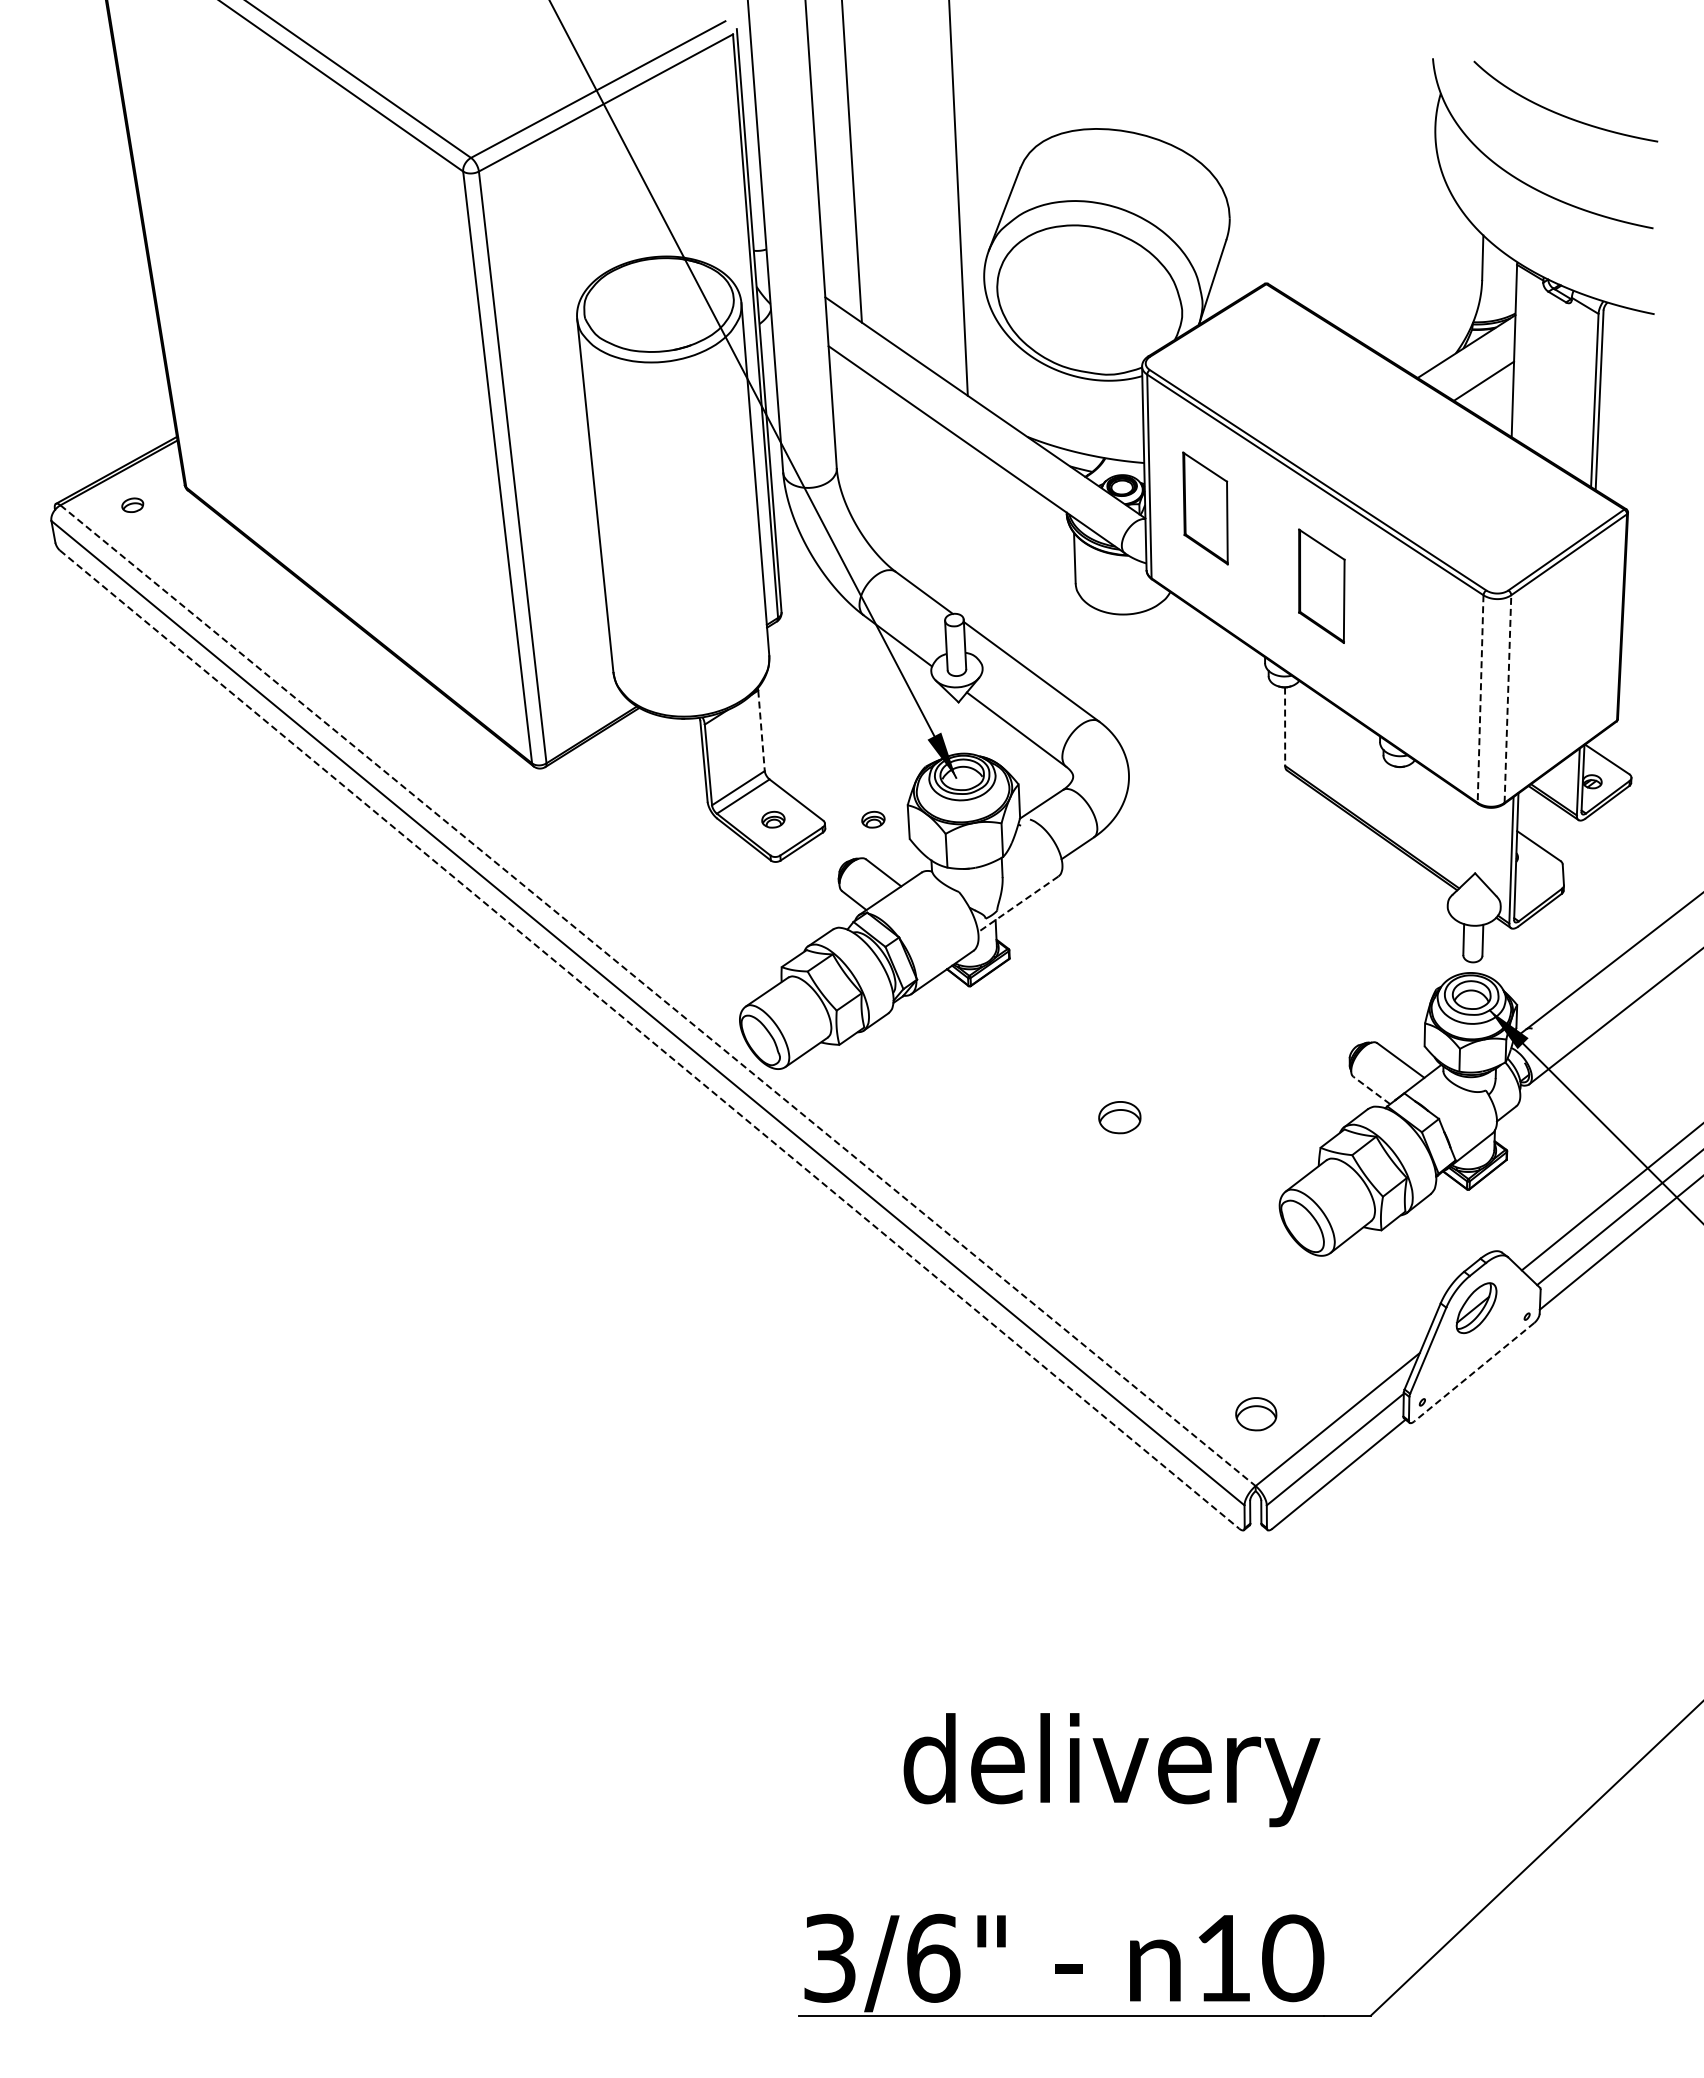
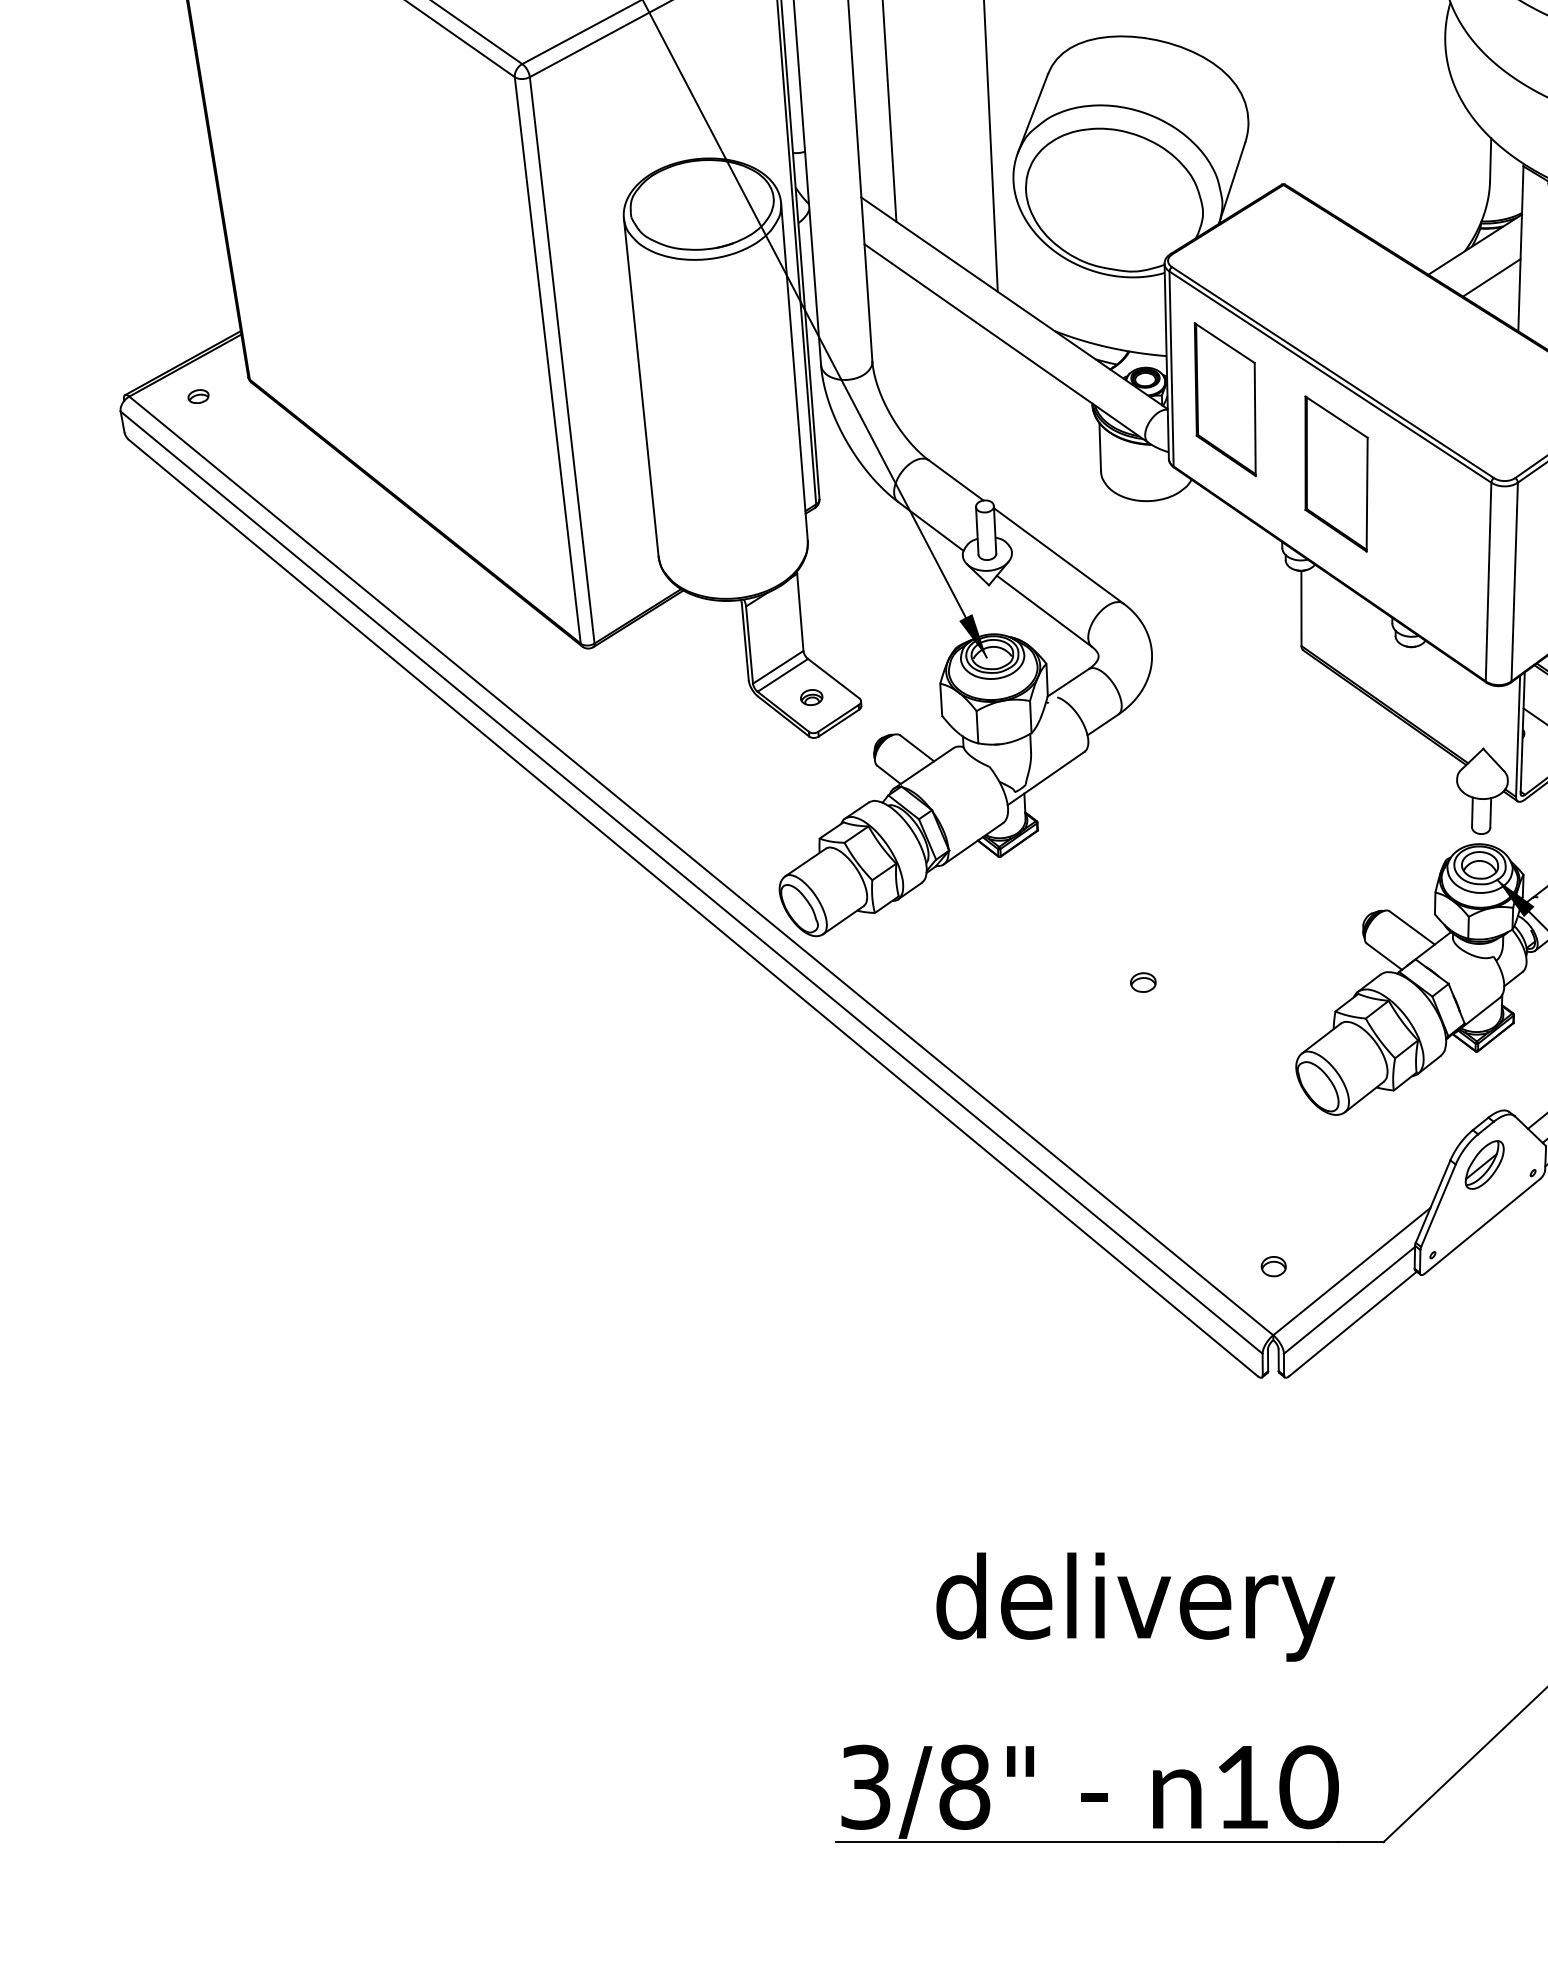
part: (1205, 508) -> (1225, 399), size x1.43
part: (1321, 586) -> (1336, 474), size x1.43
line: (1480, 699) -> (1488, 582), dashed -> solid
line: (1507, 699) -> (1514, 582), dashed -> solid
line: (1285, 727) -> (1301, 609), dashed -> solid
line: (761, 731) -> (800, 613), dashed -> solid
part: (873, 819) -> (907, 697), removed
line: (1018, 904) -> (1046, 778), dashed -> solid
line: (658, 996) -> (701, 866), dashed -> solid
line: (649, 1039) -> (693, 907), dashed -> solid
line: (1371, 1090) -> (1384, 956), dashed -> solid
part: (1119, 1117) -> (1142, 982), size x0.62
line: (1474, 1372) -> (1482, 1226), dashed -> solid
part: (1255, 1414) -> (1273, 1266), size x0.62
text: (933, 1957) -> (964, 1786), 3/6" -> 3/8"

